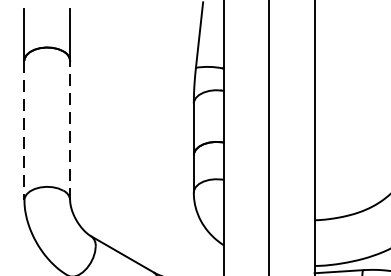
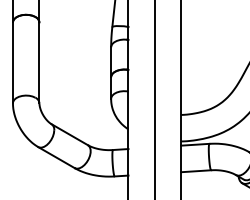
line: (70, 129) -> (39, 62), dashed -> solid
line: (23, 131) -> (12, 63), dashed -> solid

